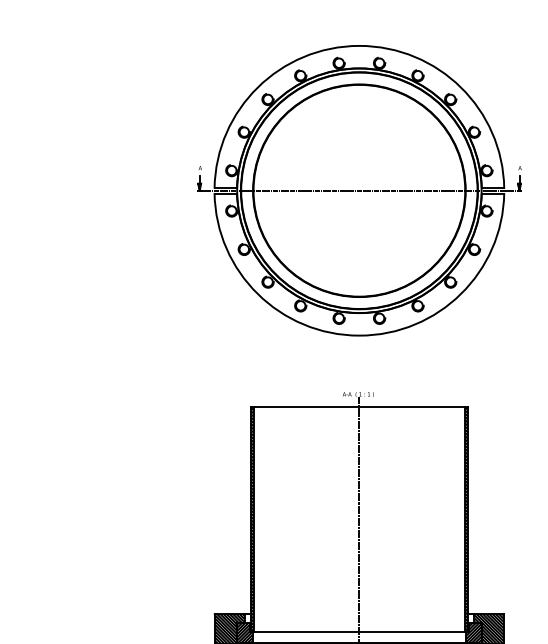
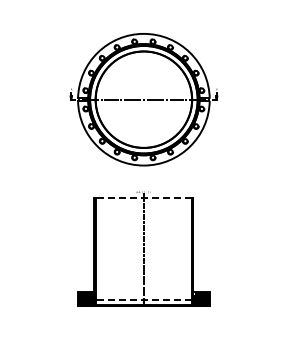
line: (358, 405) -> (143, 197), solid -> dashed
line: (358, 632) -> (143, 300), solid -> dashed

